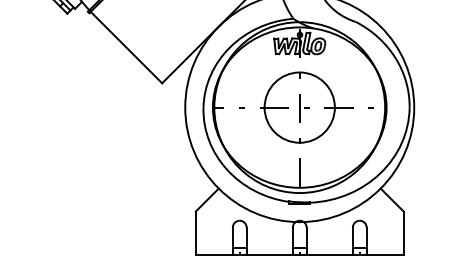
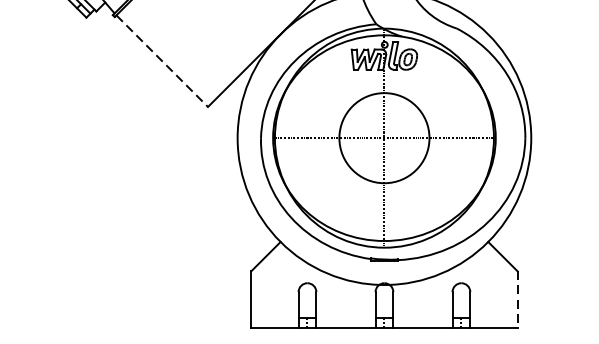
line: (126, 47) -> (162, 61), solid -> dashed
line: (403, 233) -> (517, 299), solid -> dashed

